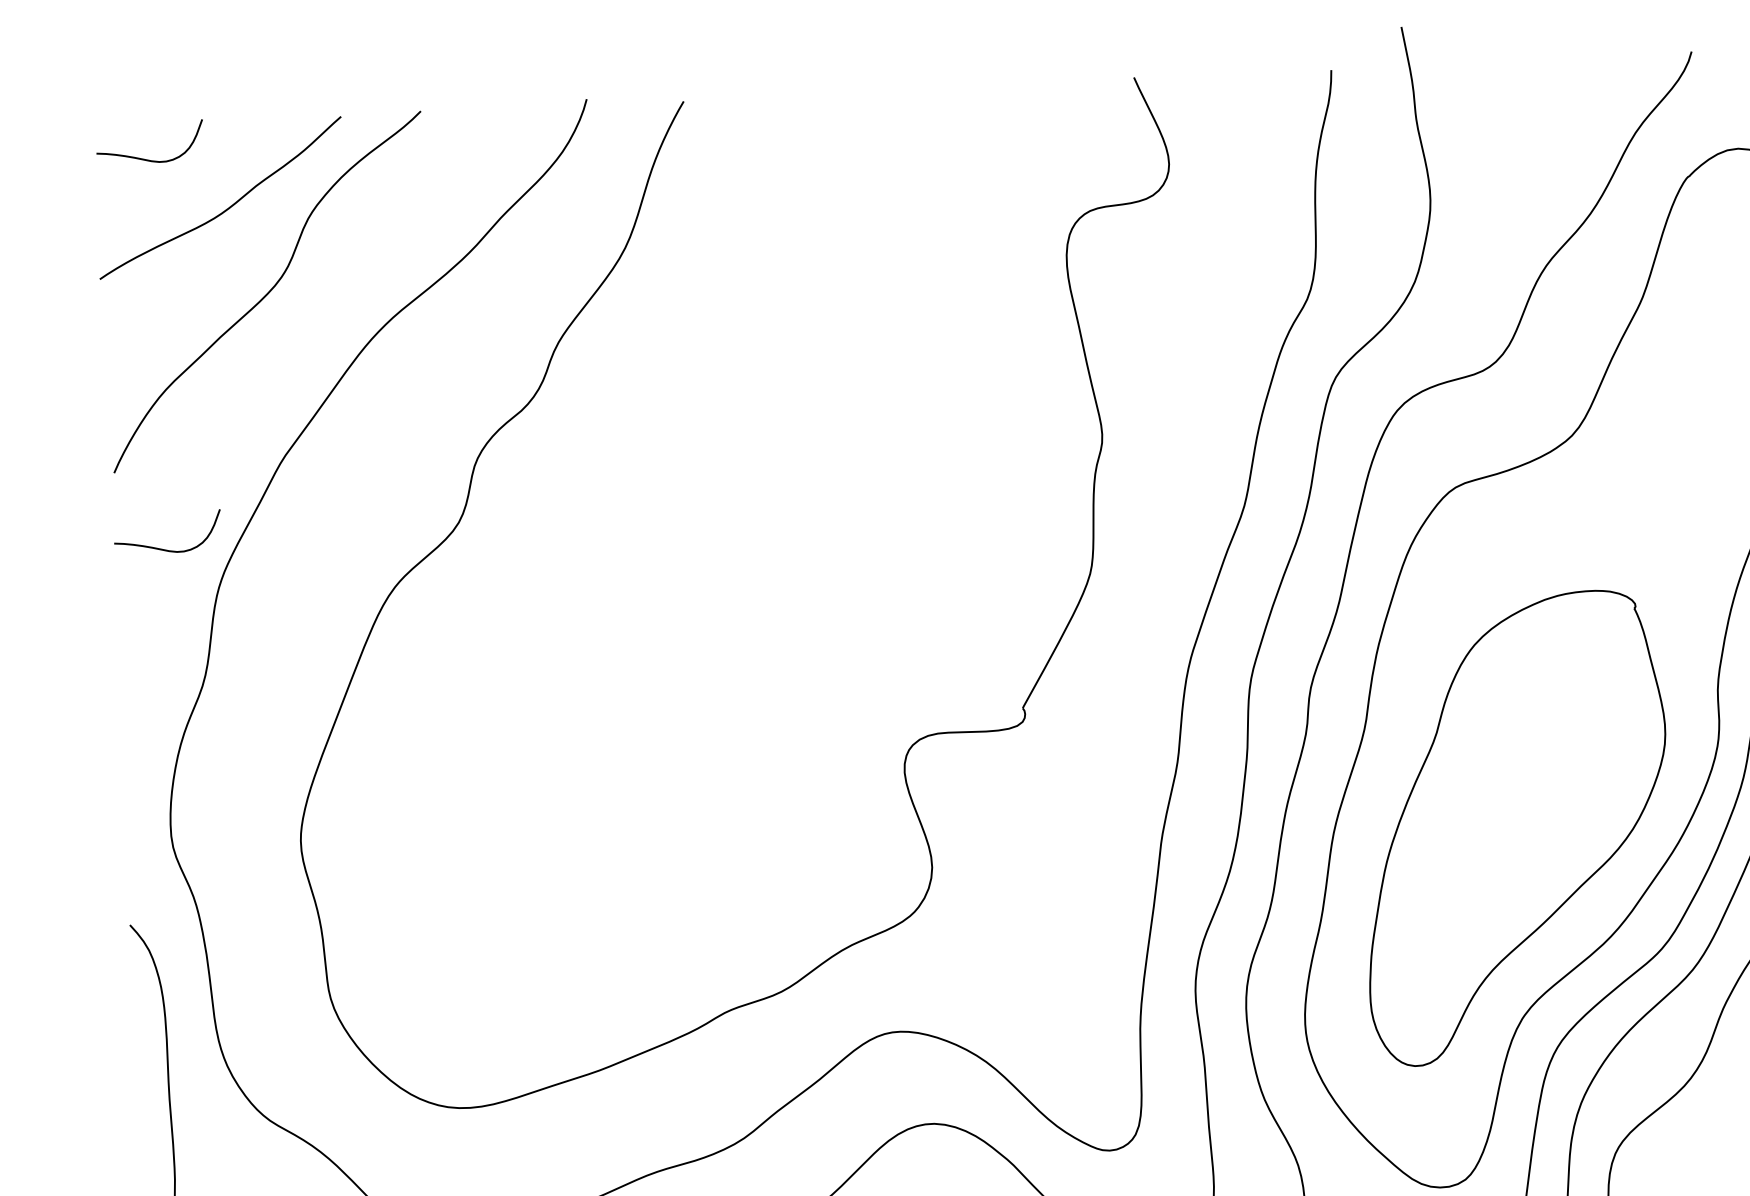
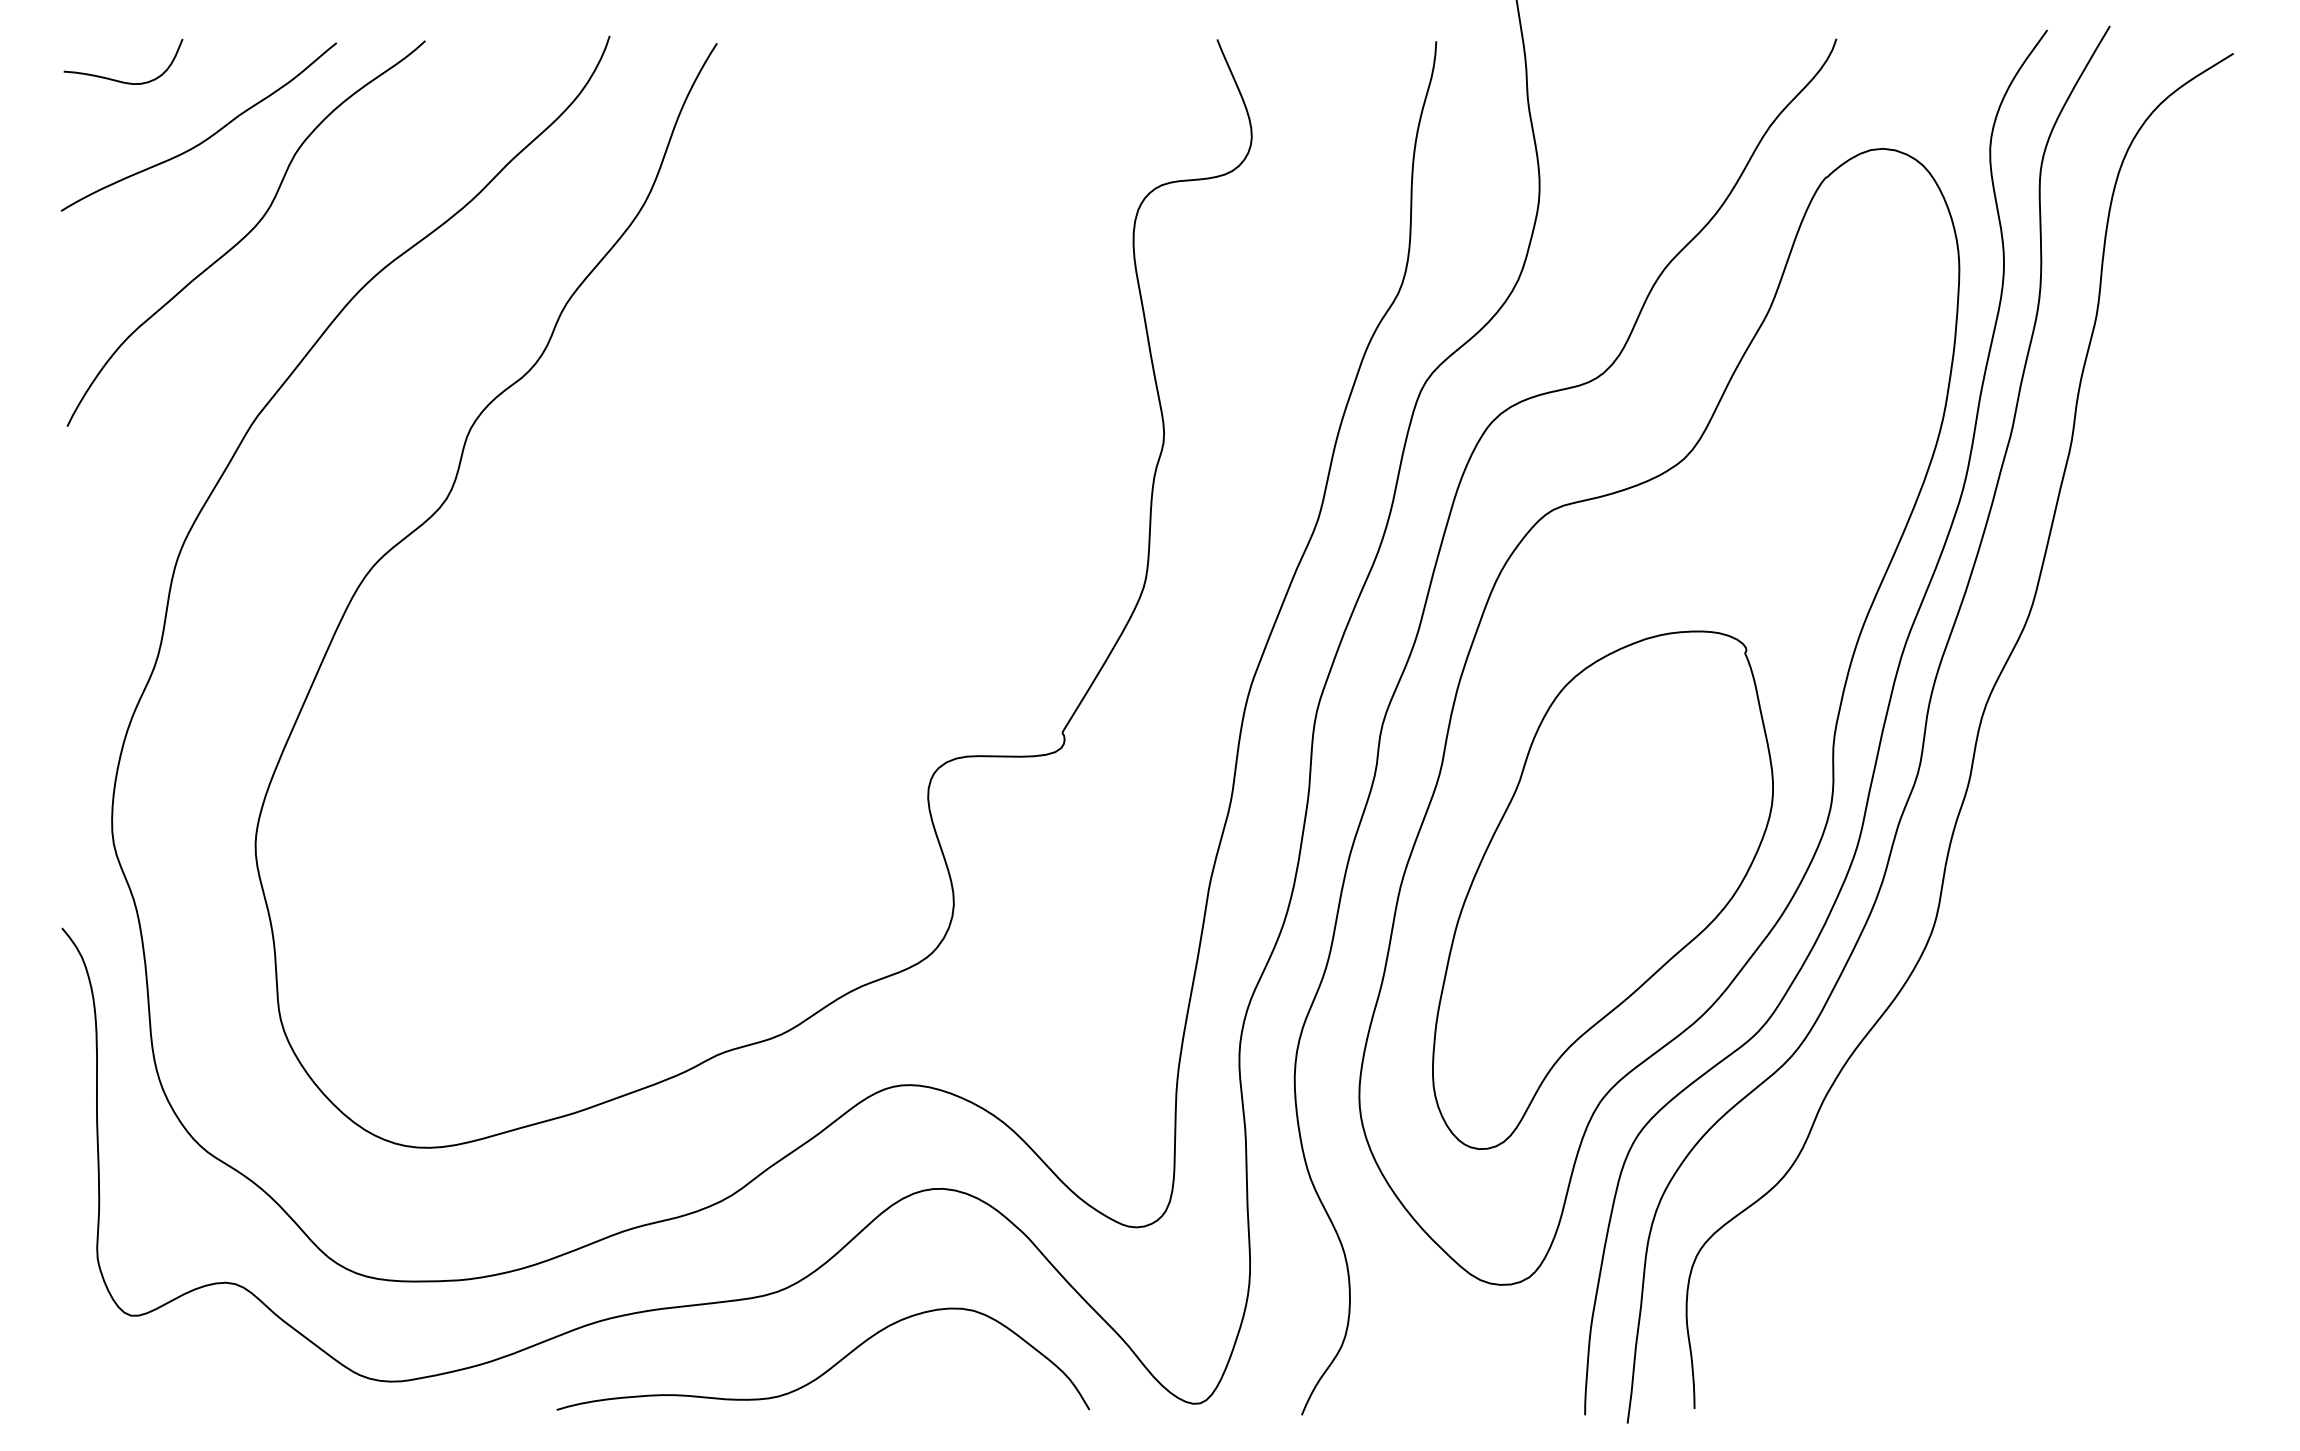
curve: (165, 549) -> (120, 513), removed

